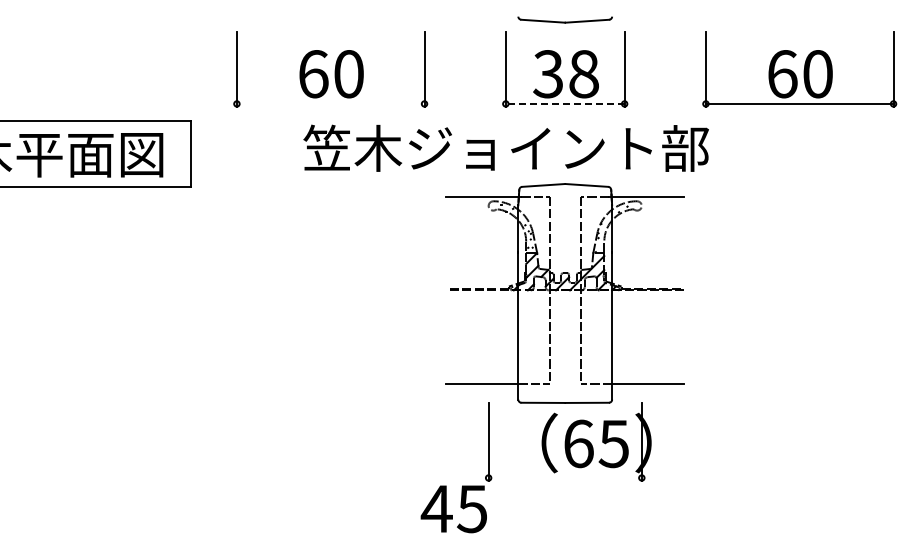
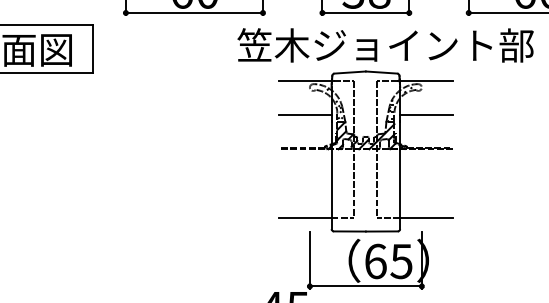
line: (330, 103) -> (194, 12), added
line: (564, 103) -> (365, 12), dashed -> solid
text: (505, 147) -> (385, 44), moved
line: (482, 243) -> (305, 114), added
line: (647, 243) -> (426, 114), added
line: (564, 478) -> (365, 286), added

